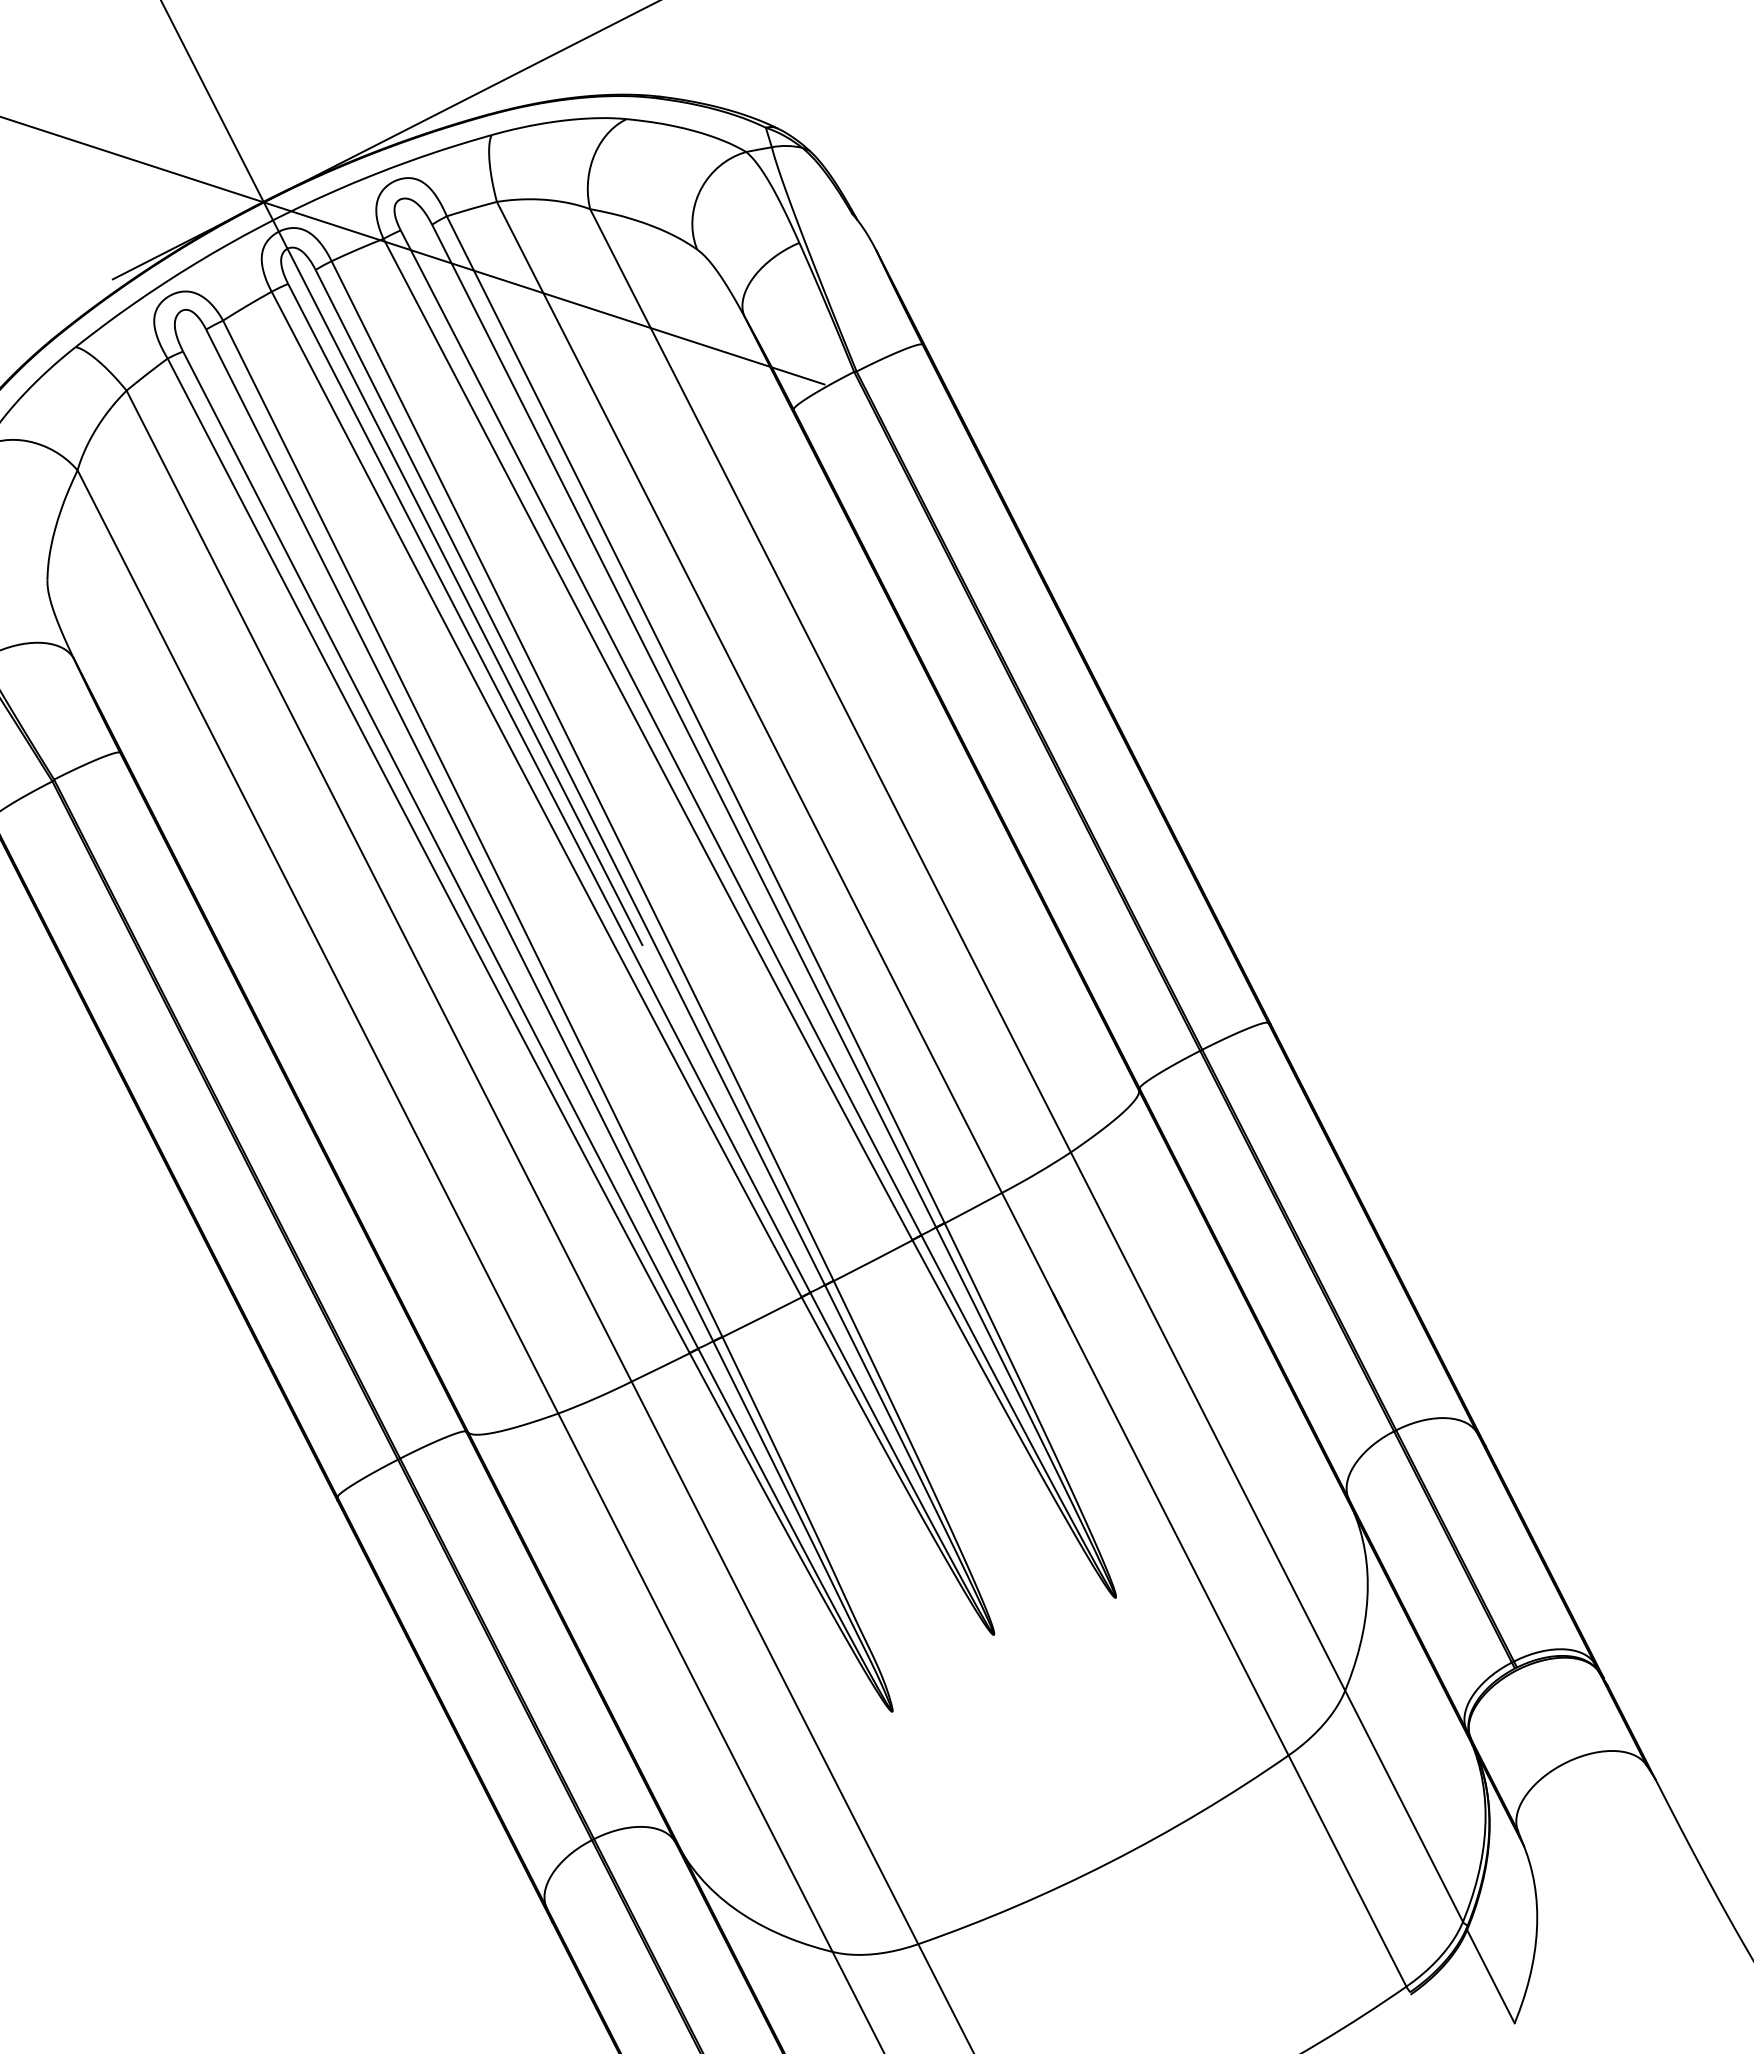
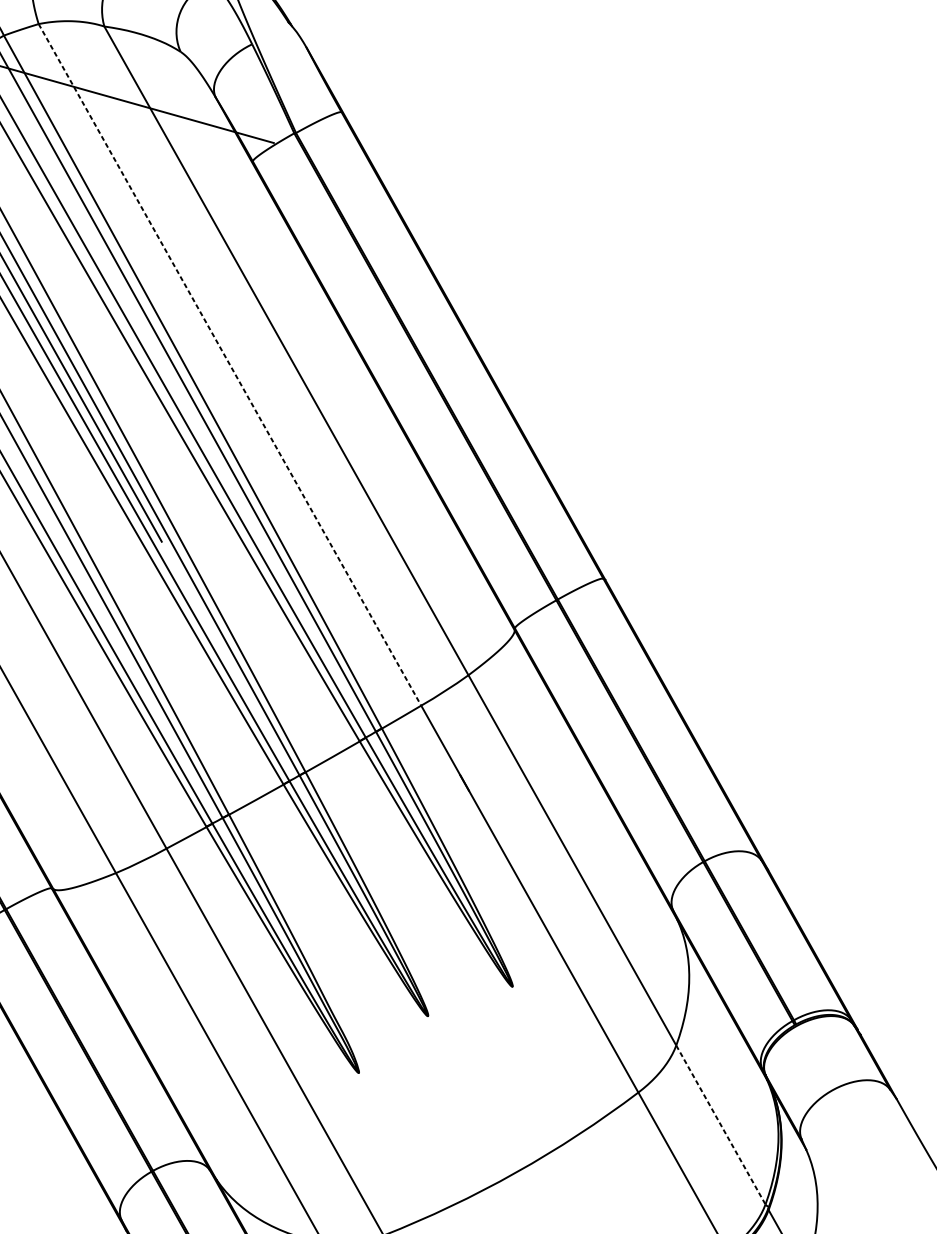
line: (749, 697) -> (230, 364), solid -> dashed
line: (1404, 1806) -> (721, 1125), solid -> dashed

